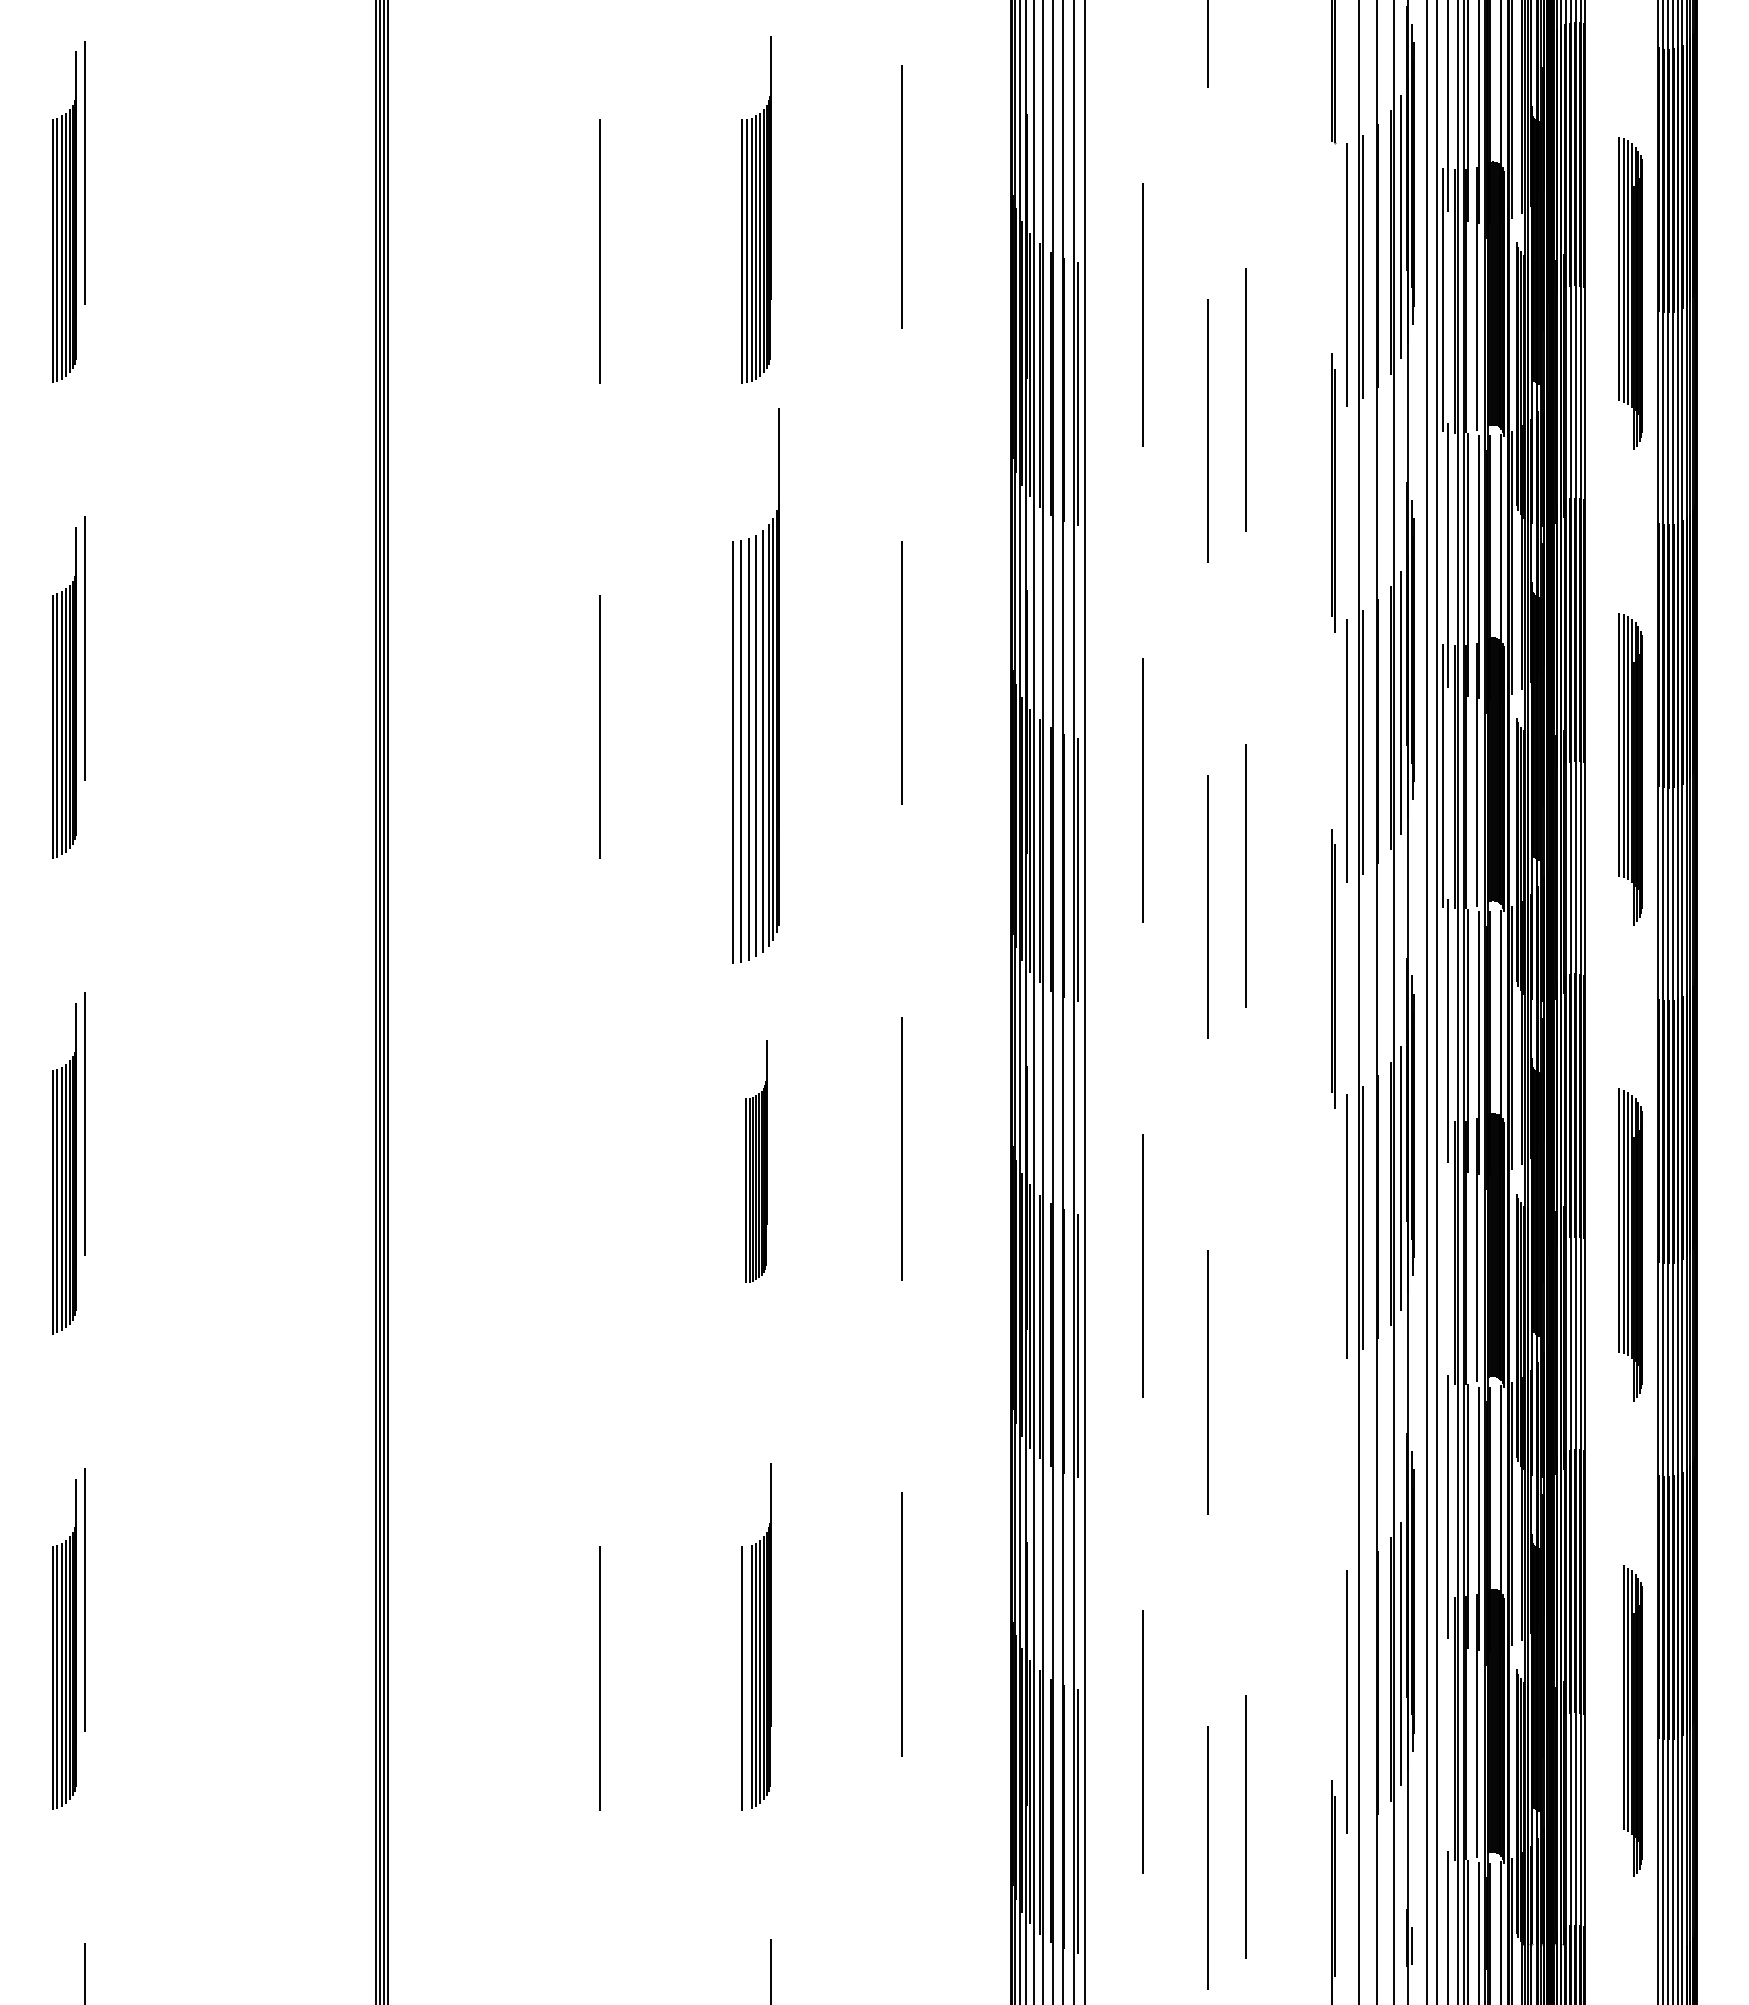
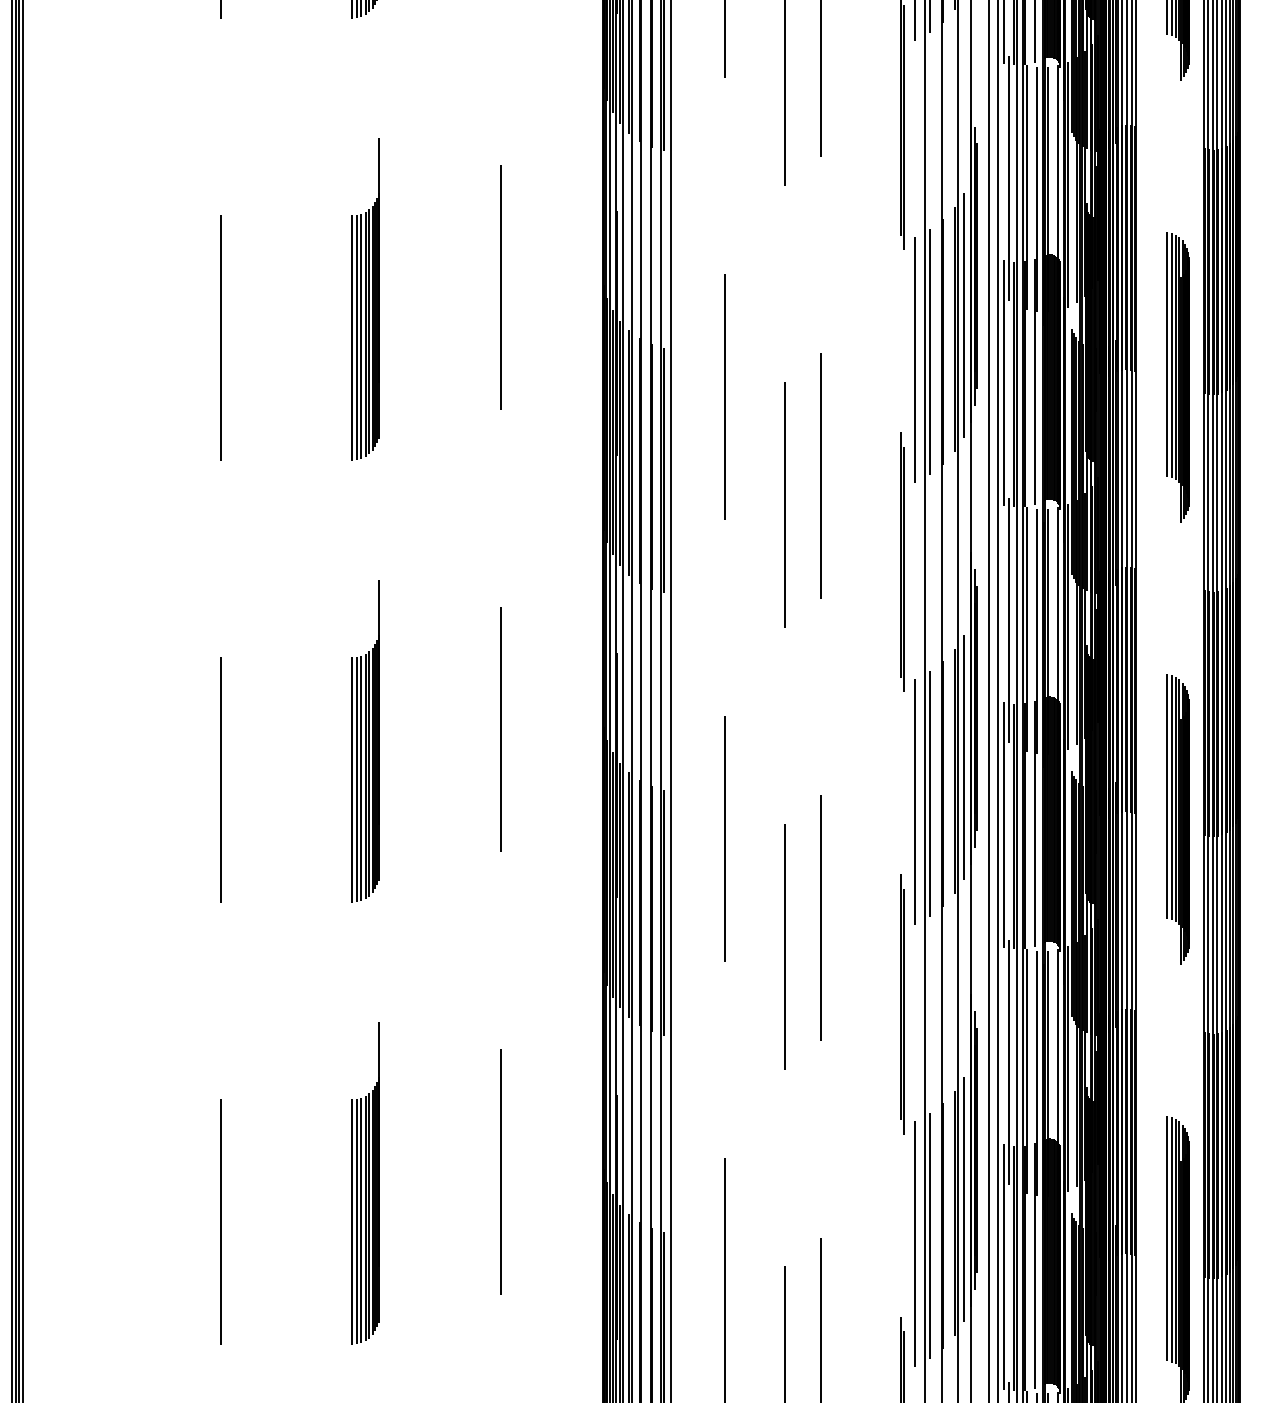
part: (756, 685) -> (365, 299), size x0.62
part: (756, 1160) -> (365, 740), size x1.43
line: (600, 1202) -> (220, 779), added
line: (1443, 1251) -> (1004, 825), added
line: (1246, 1351) -> (821, 918), added
line: (1332, 1444) -> (900, 1004), added
line: (746, 1678) -> (356, 1222), added
line: (1363, 1693) -> (929, 1235), added
line: (1619, 1696) -> (1167, 1238), added
line: (1443, 1726) -> (1004, 1266), added

